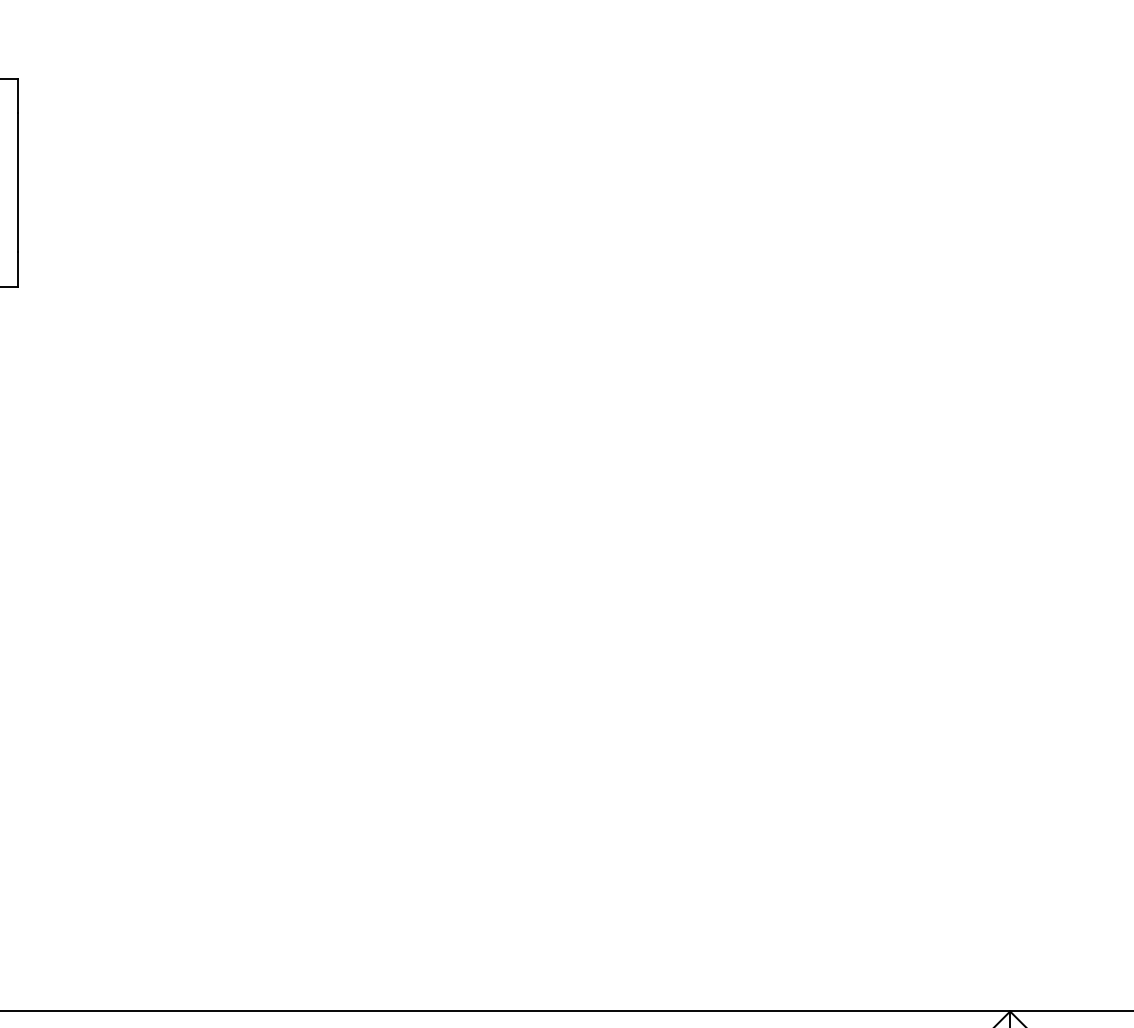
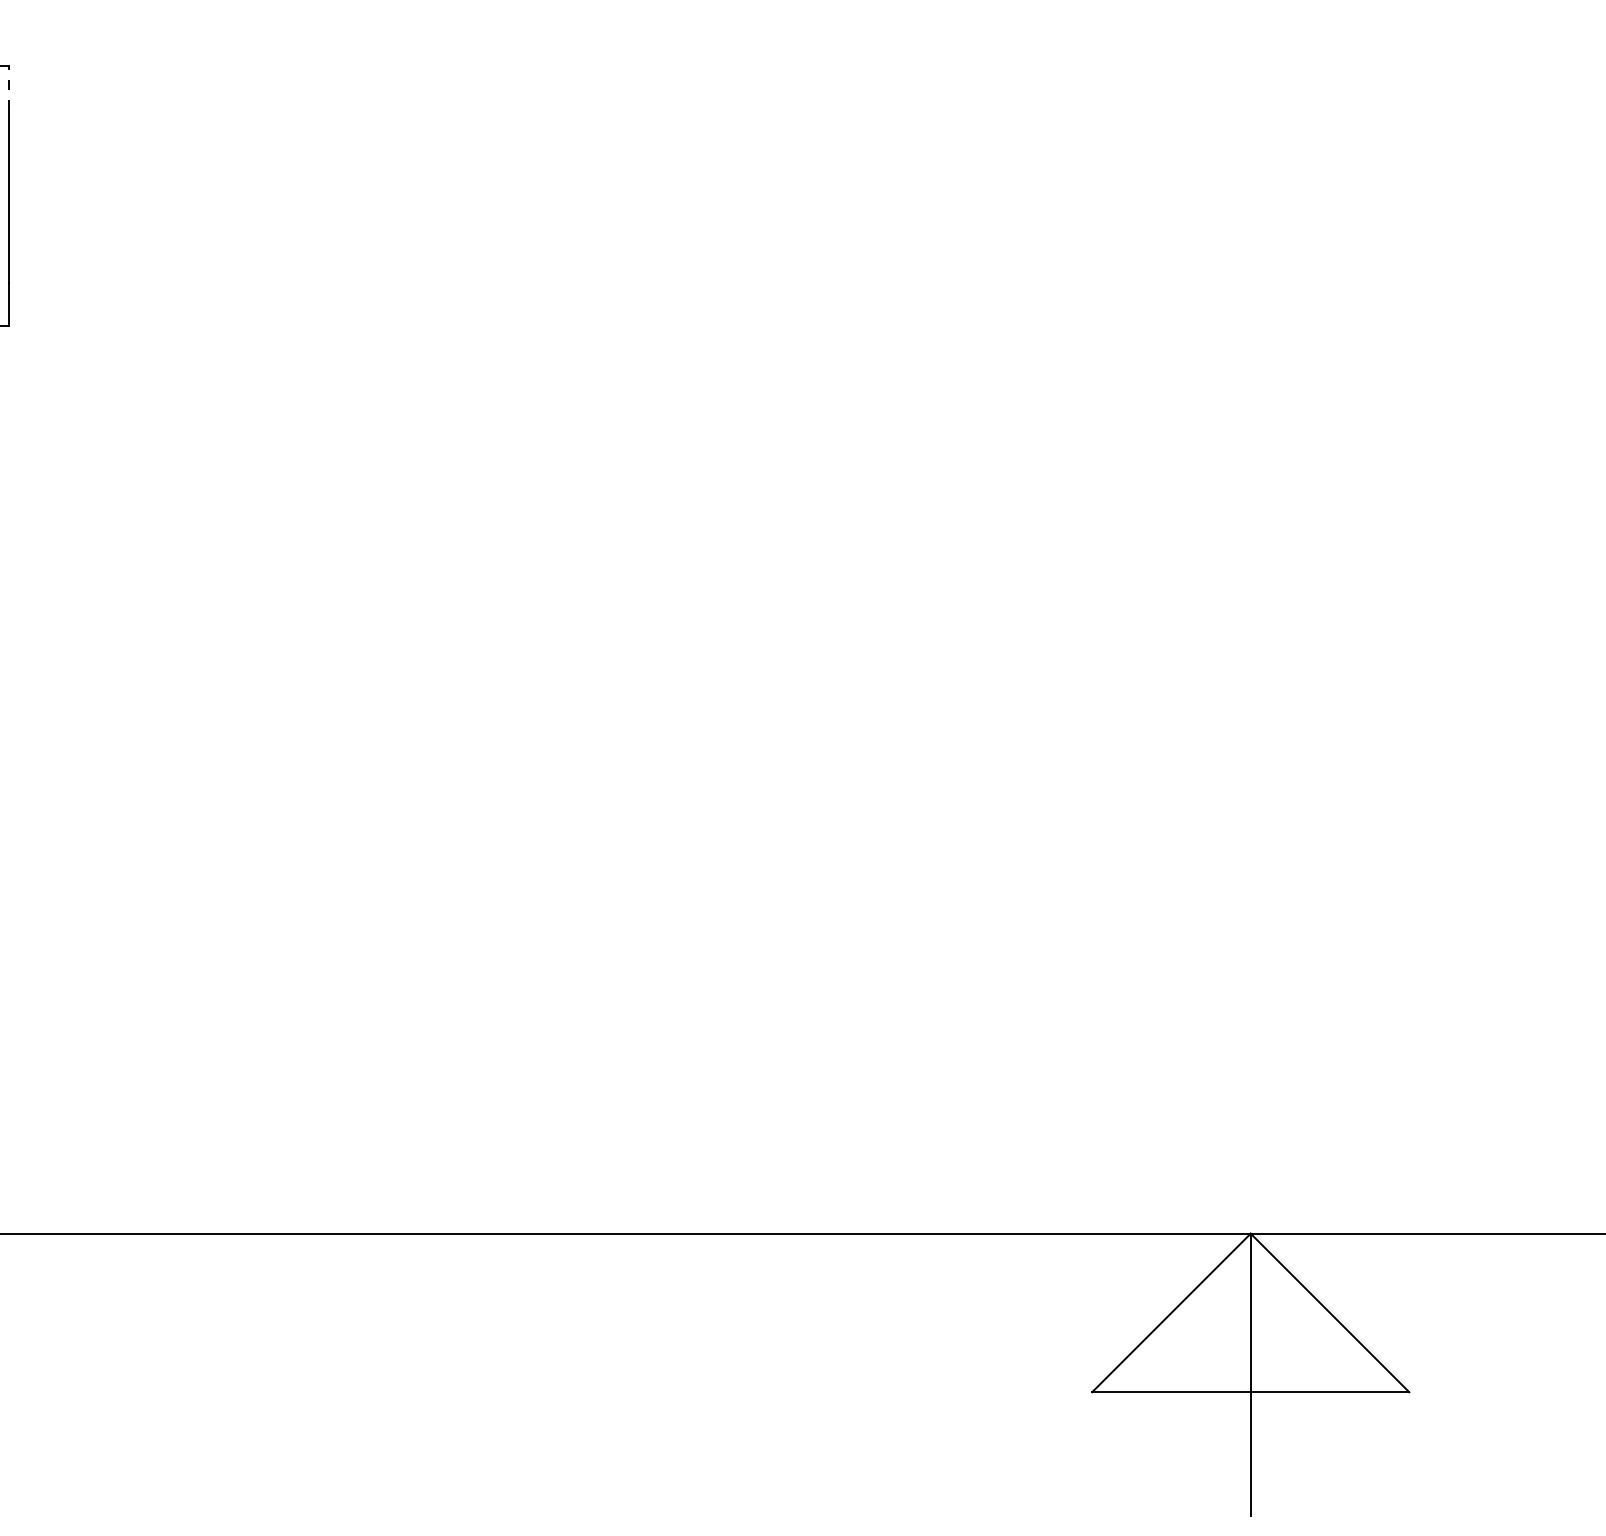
line: (17, 95) -> (8, 87), solid -> dashed

